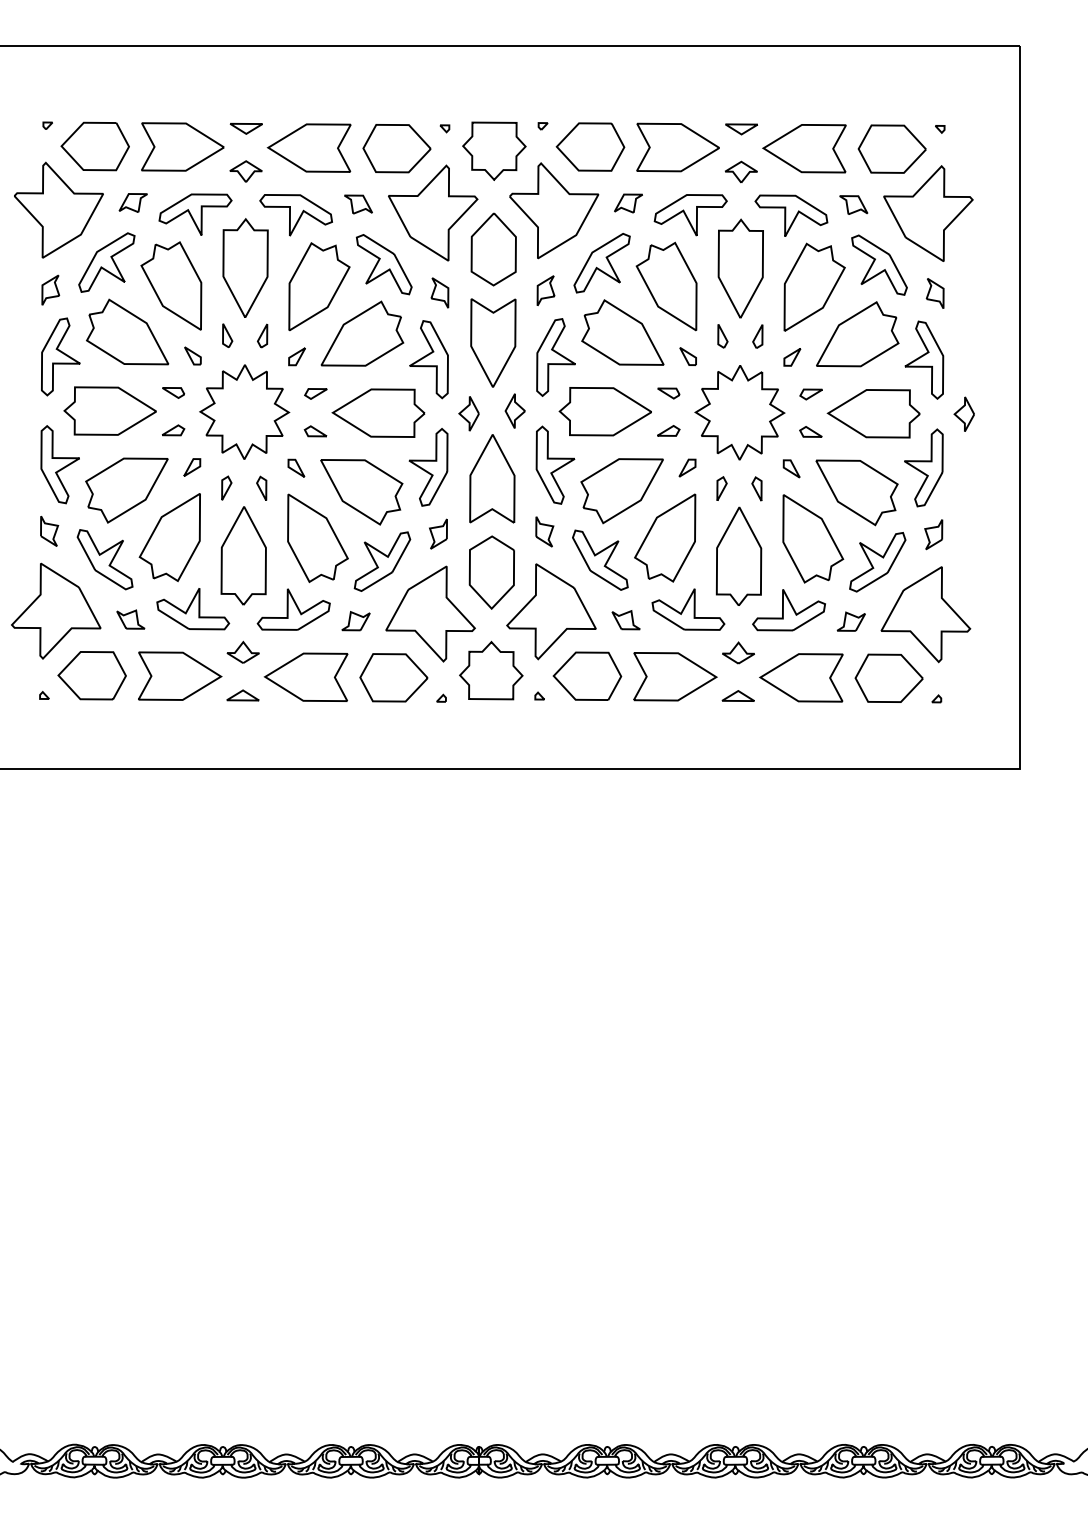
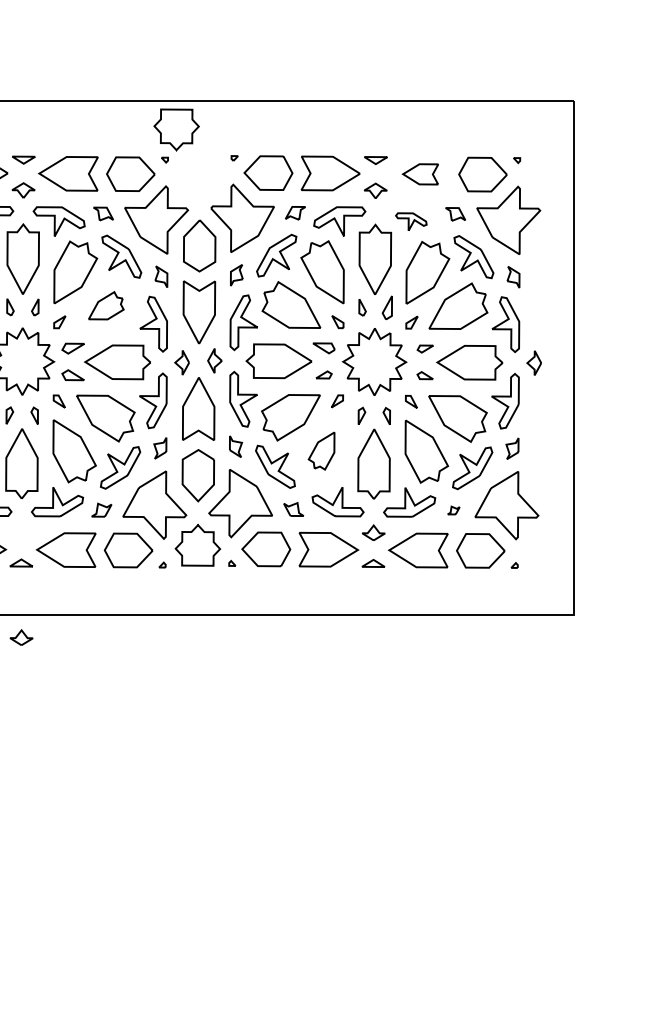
part: (804, 148) -> (420, 174), size x0.6
part: (494, 150) -> (176, 129), moved
part: (791, 215) -> (411, 221), size x0.6
part: (362, 333) -> (106, 305), size x0.6
part: (757, 336) -> (387, 307), size x1.4
part: (315, 393) -> (72, 348), size x1.4
part: (668, 393) -> (323, 348), size x1.4
part: (315, 431) -> (72, 375), size x1.4
part: (665, 537) -> (321, 450), size x0.6
part: (850, 621) -> (453, 510), size x0.6
part: (242, 651) -> (21, 637), moved

